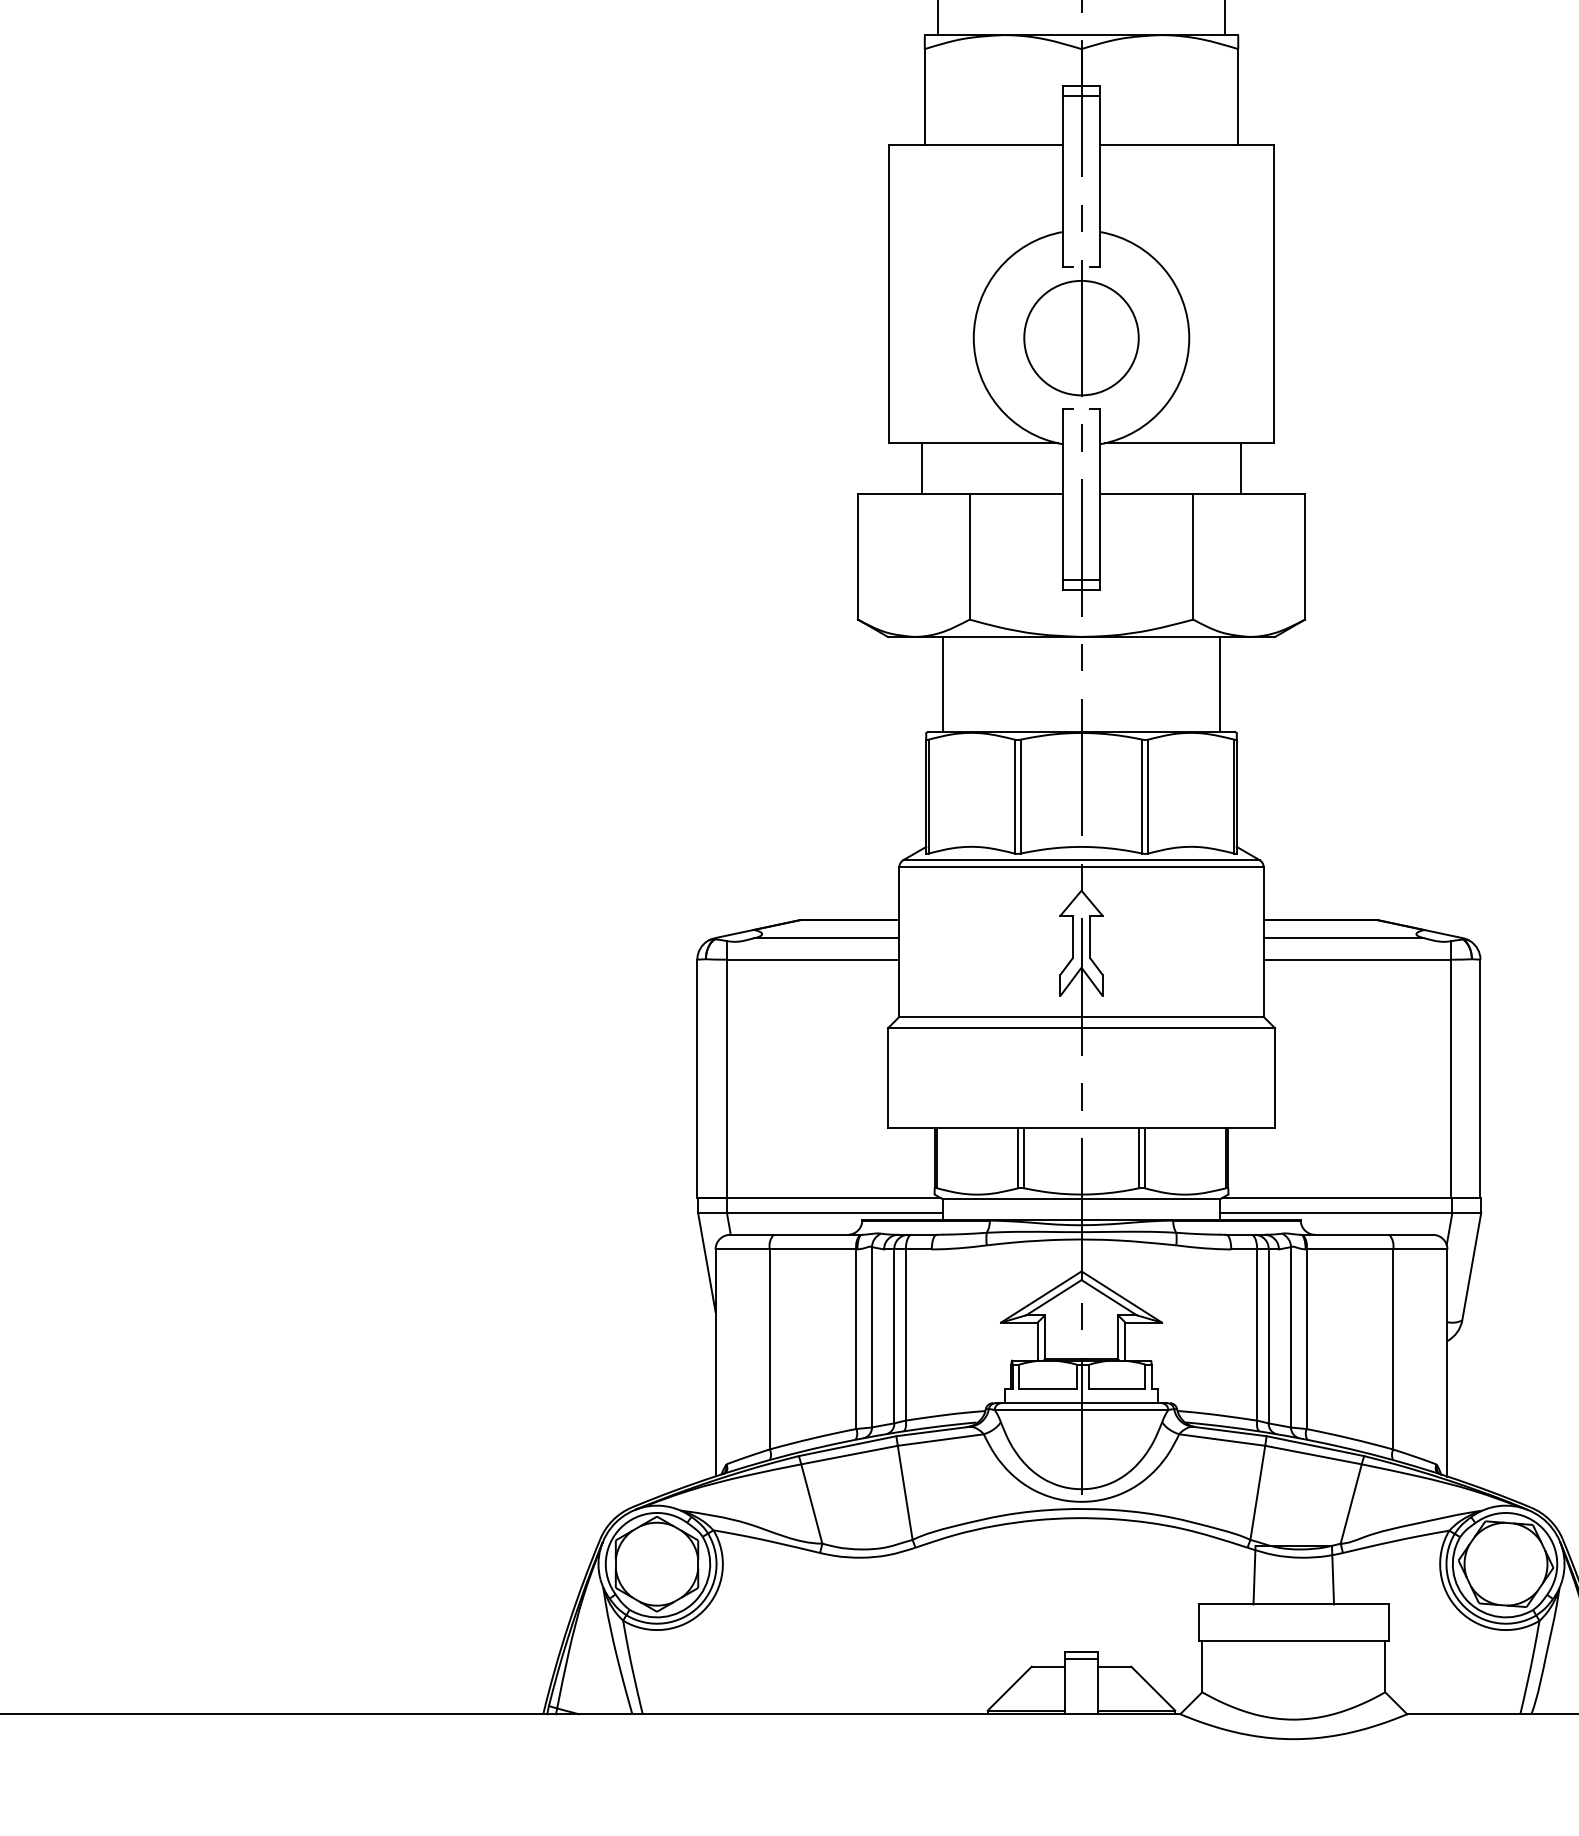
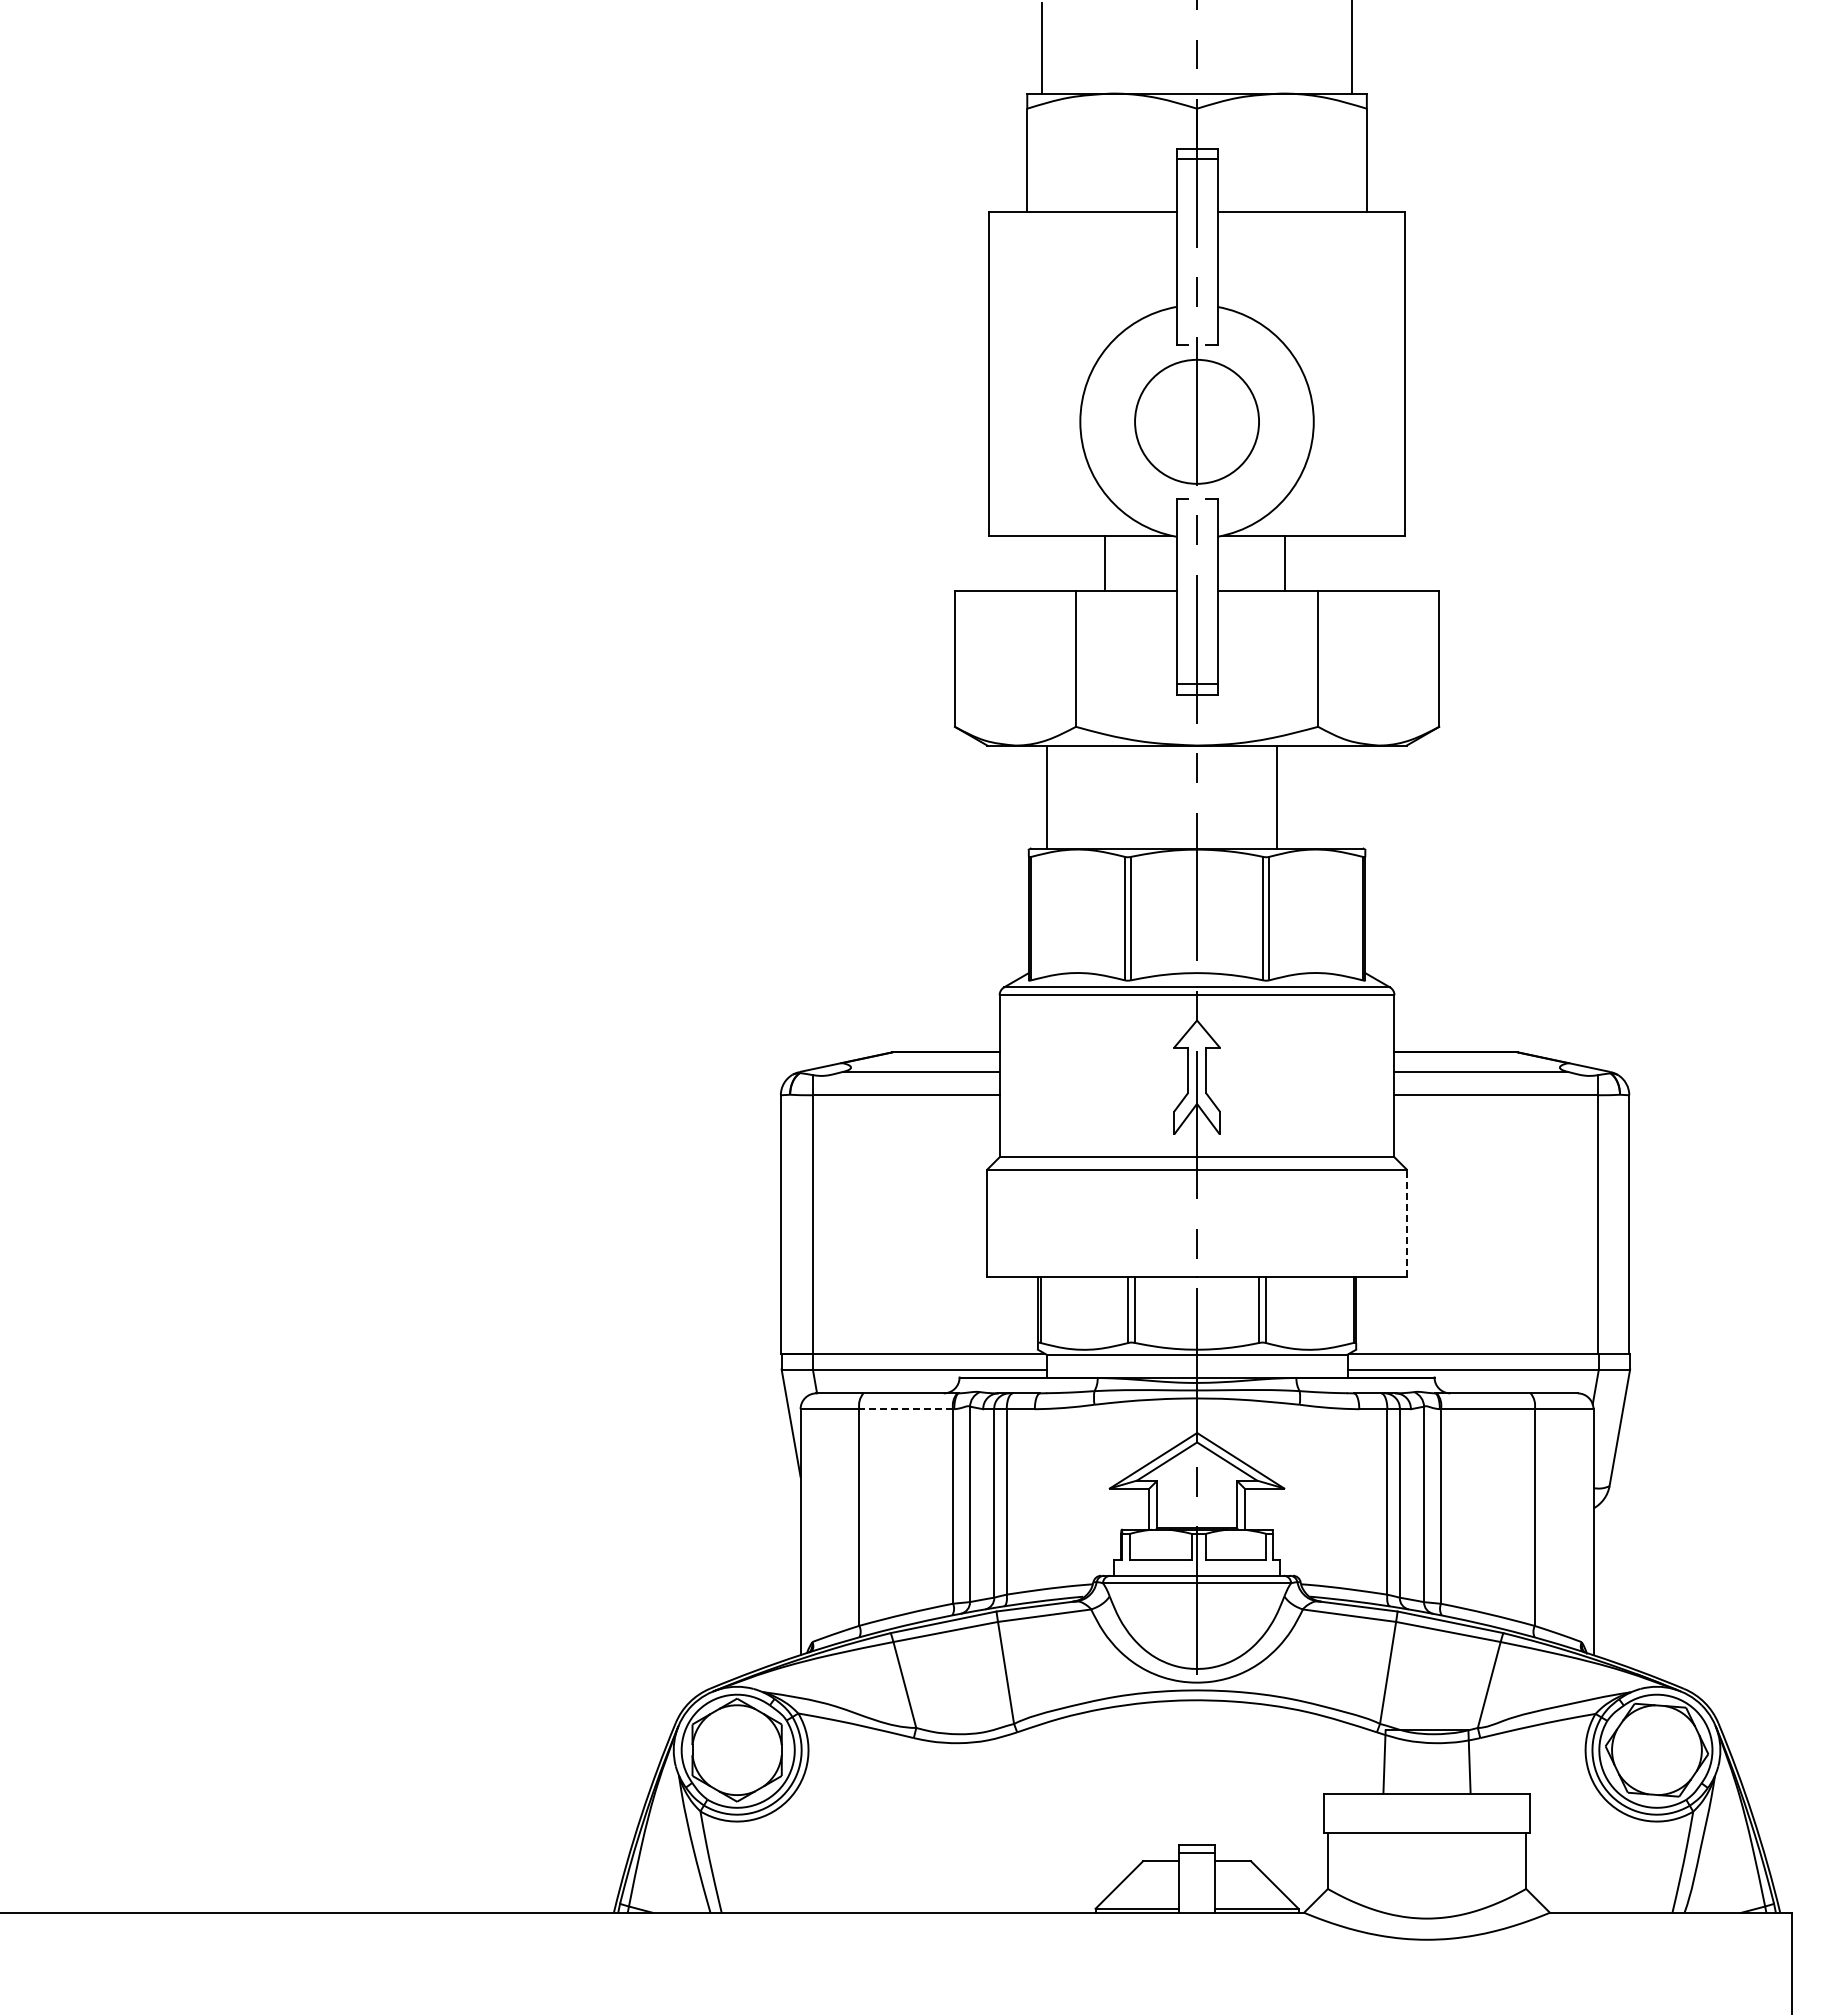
line: (921, 467) -> (1104, 562), moved
line: (1241, 467) -> (1285, 562), moved
line: (1220, 683) -> (1276, 796), moved
line: (1274, 1078) -> (1406, 1223), solid -> dashed
line: (813, 1249) -> (906, 1409), solid -> dashed

